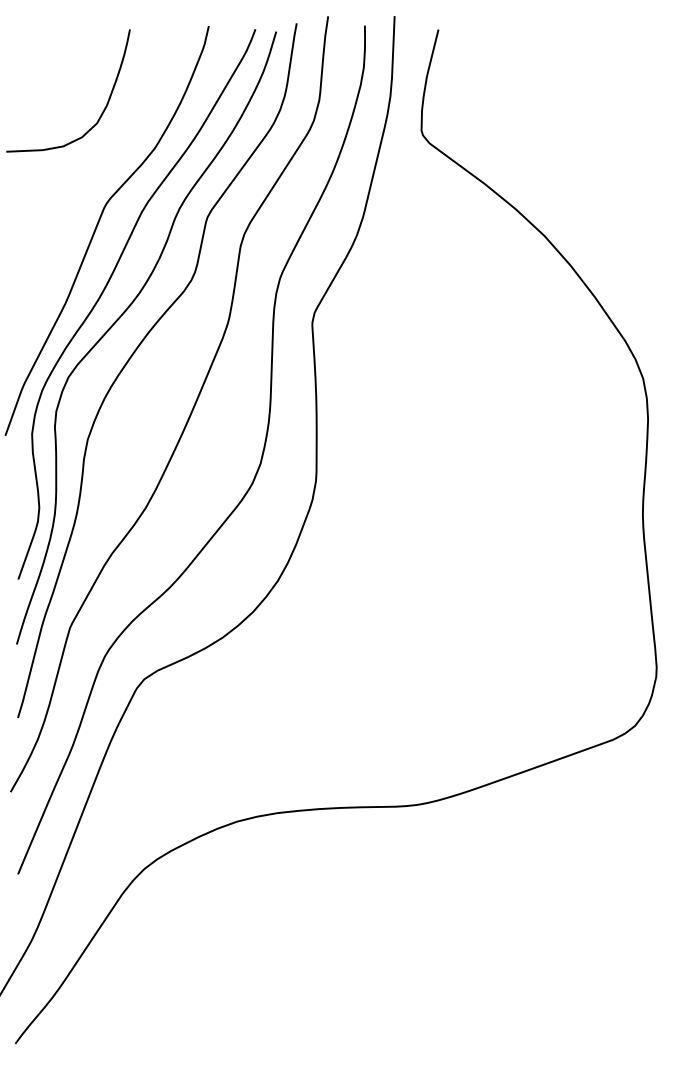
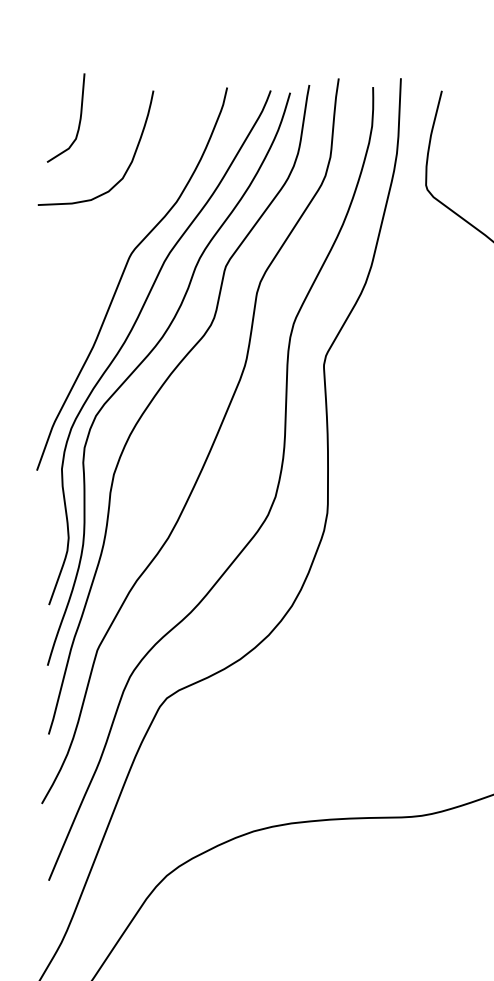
curve: (50, 61) -> (79, 120), added

